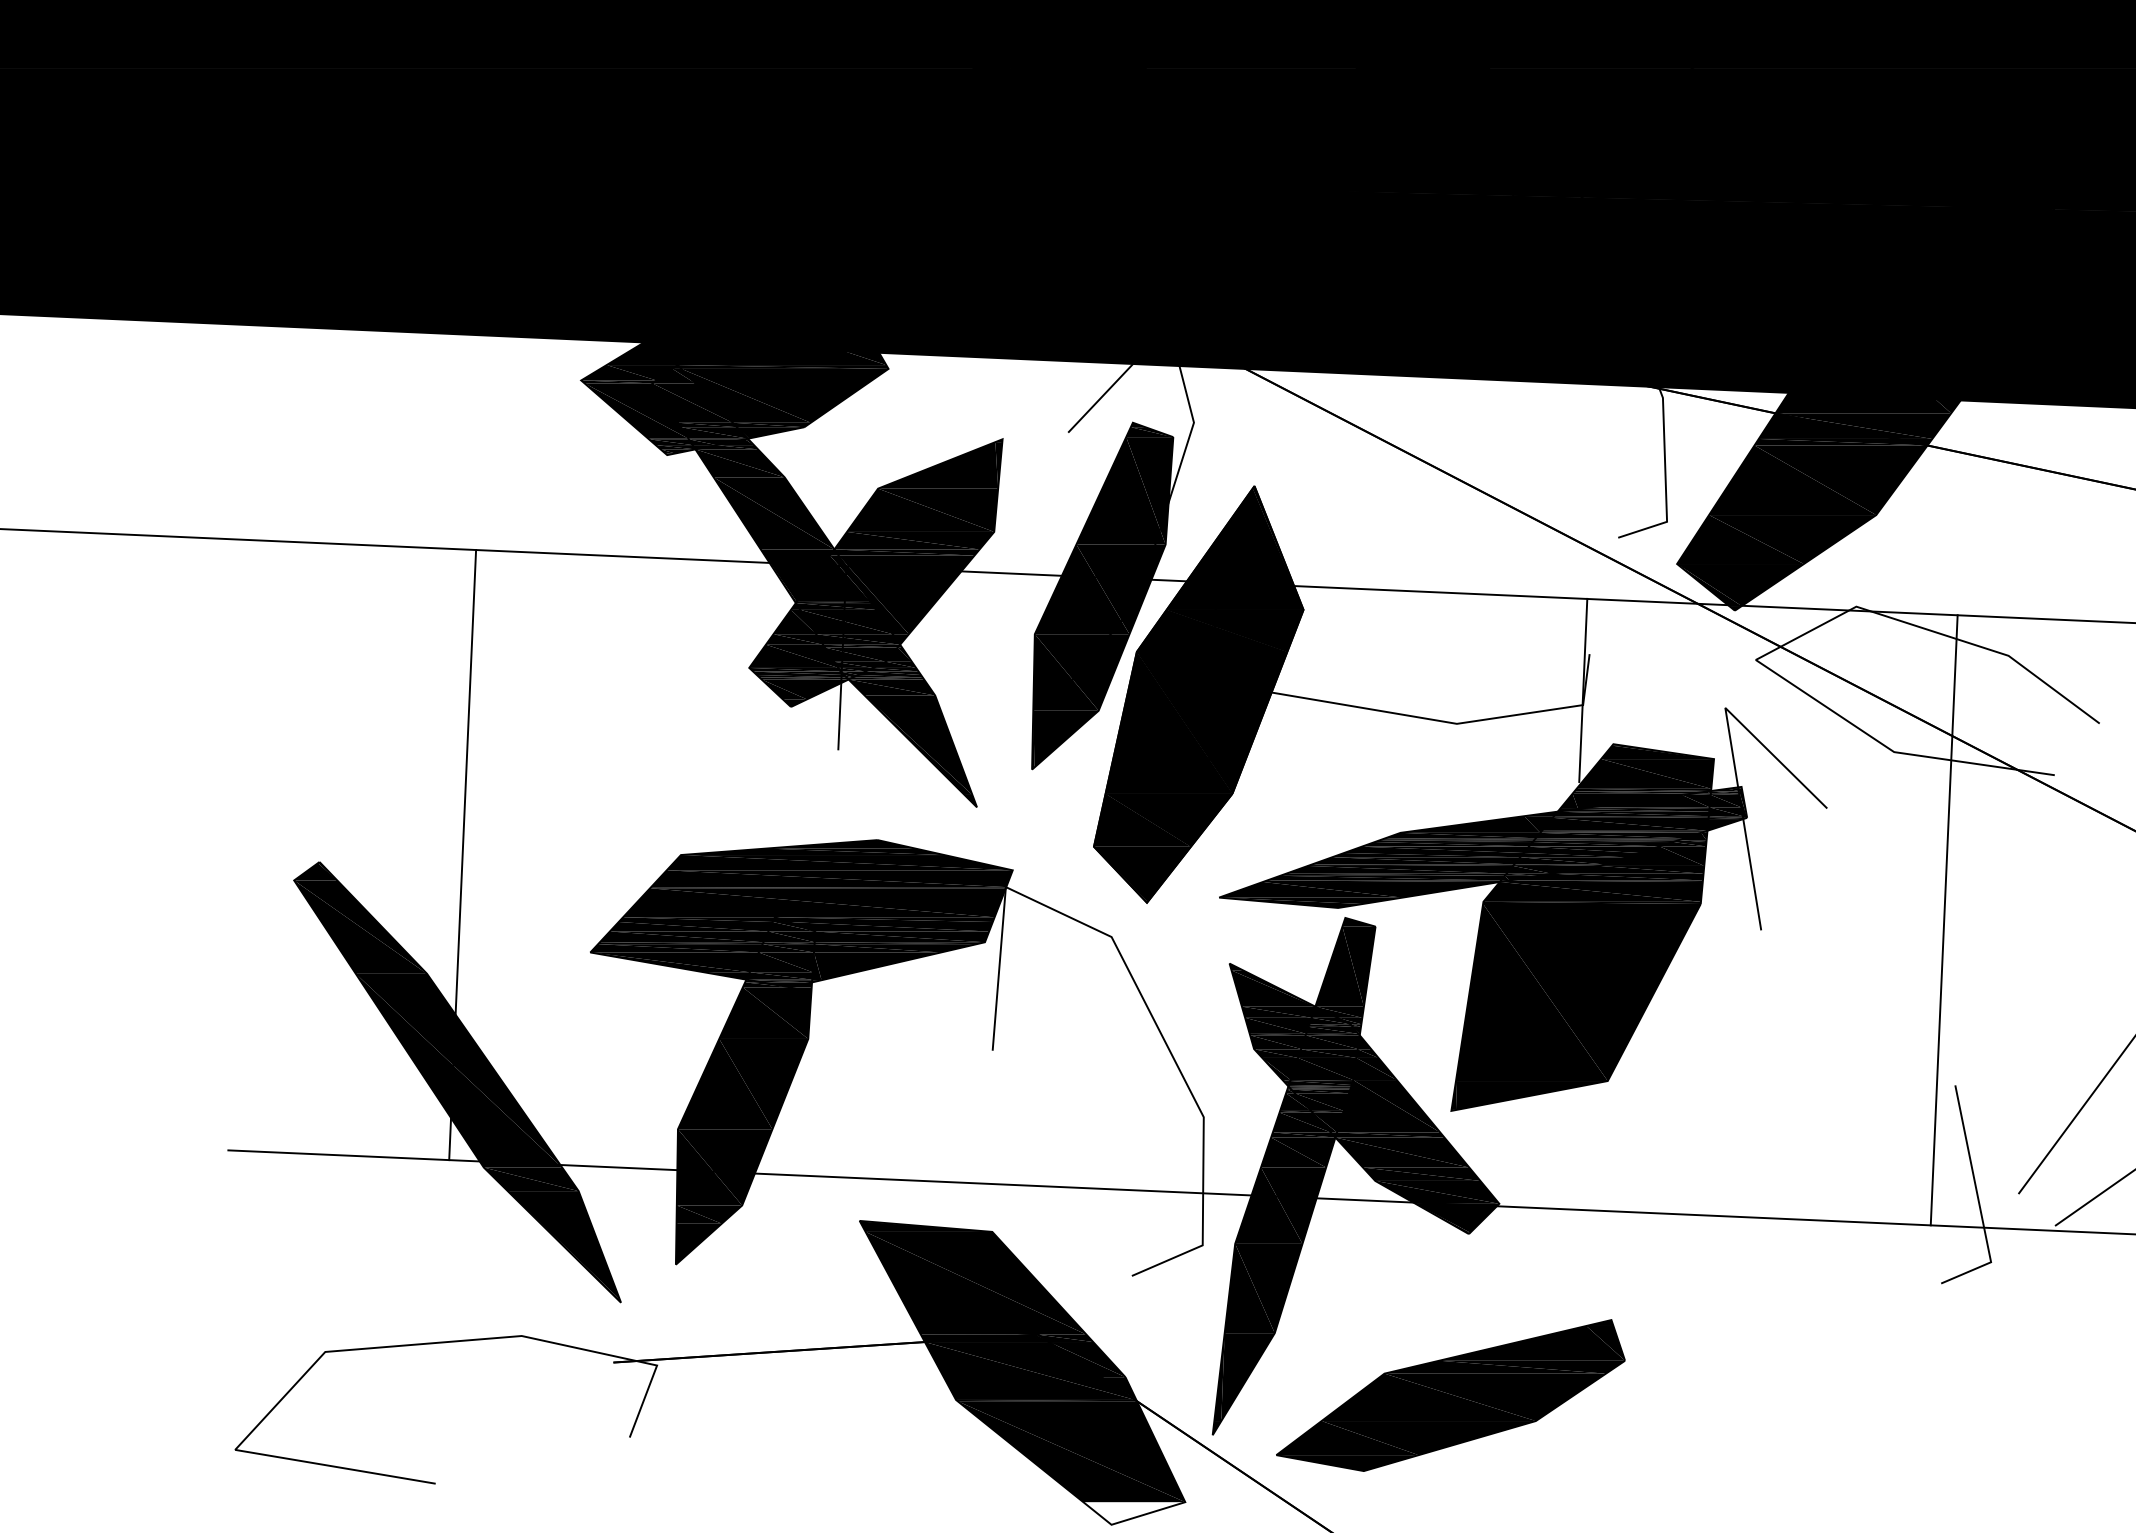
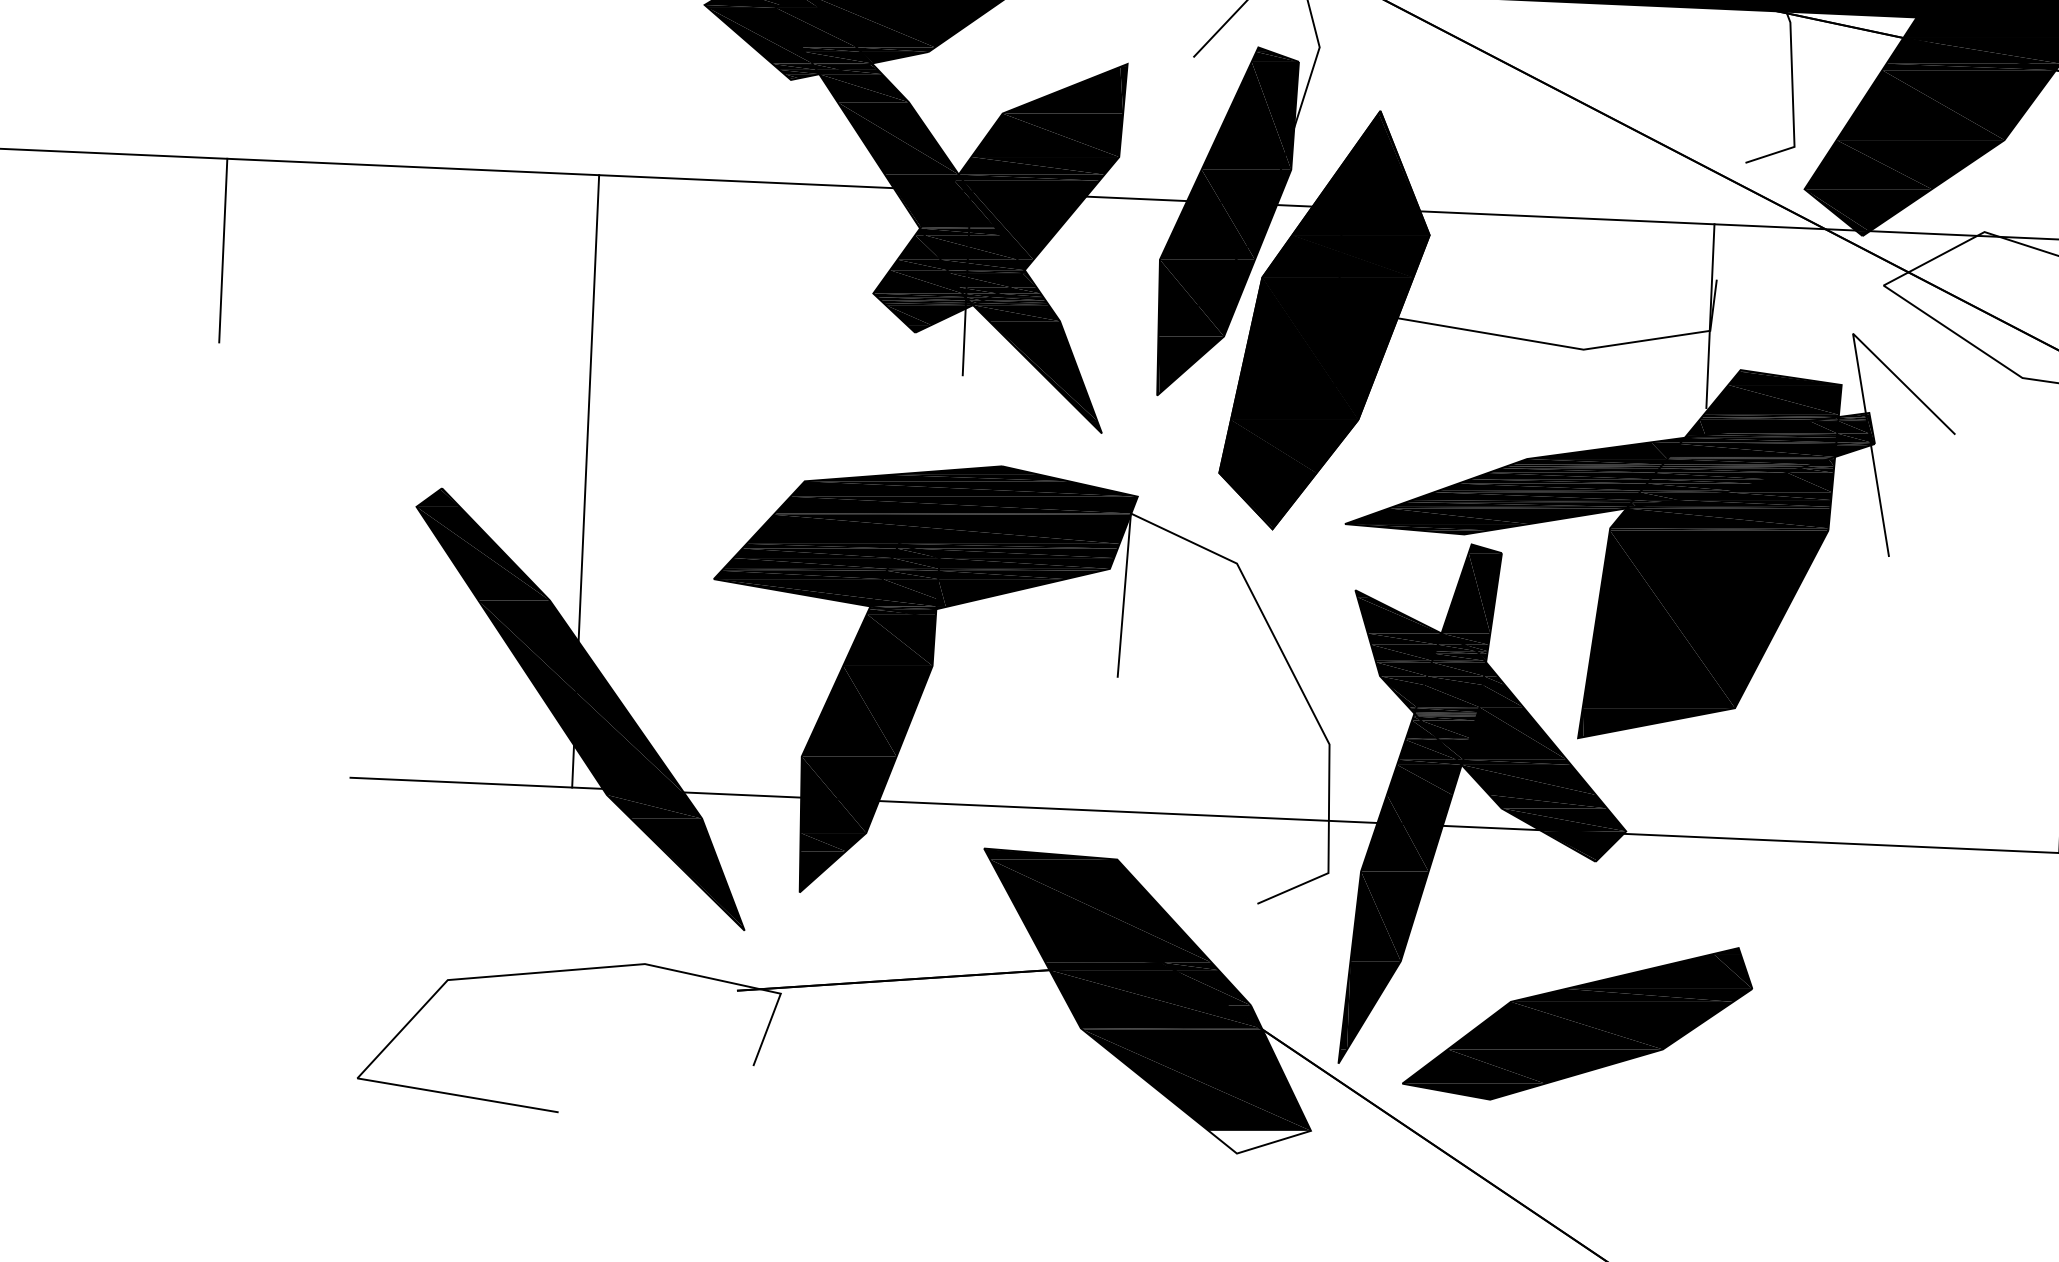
line: (101, 624) -> (223, 249), added

